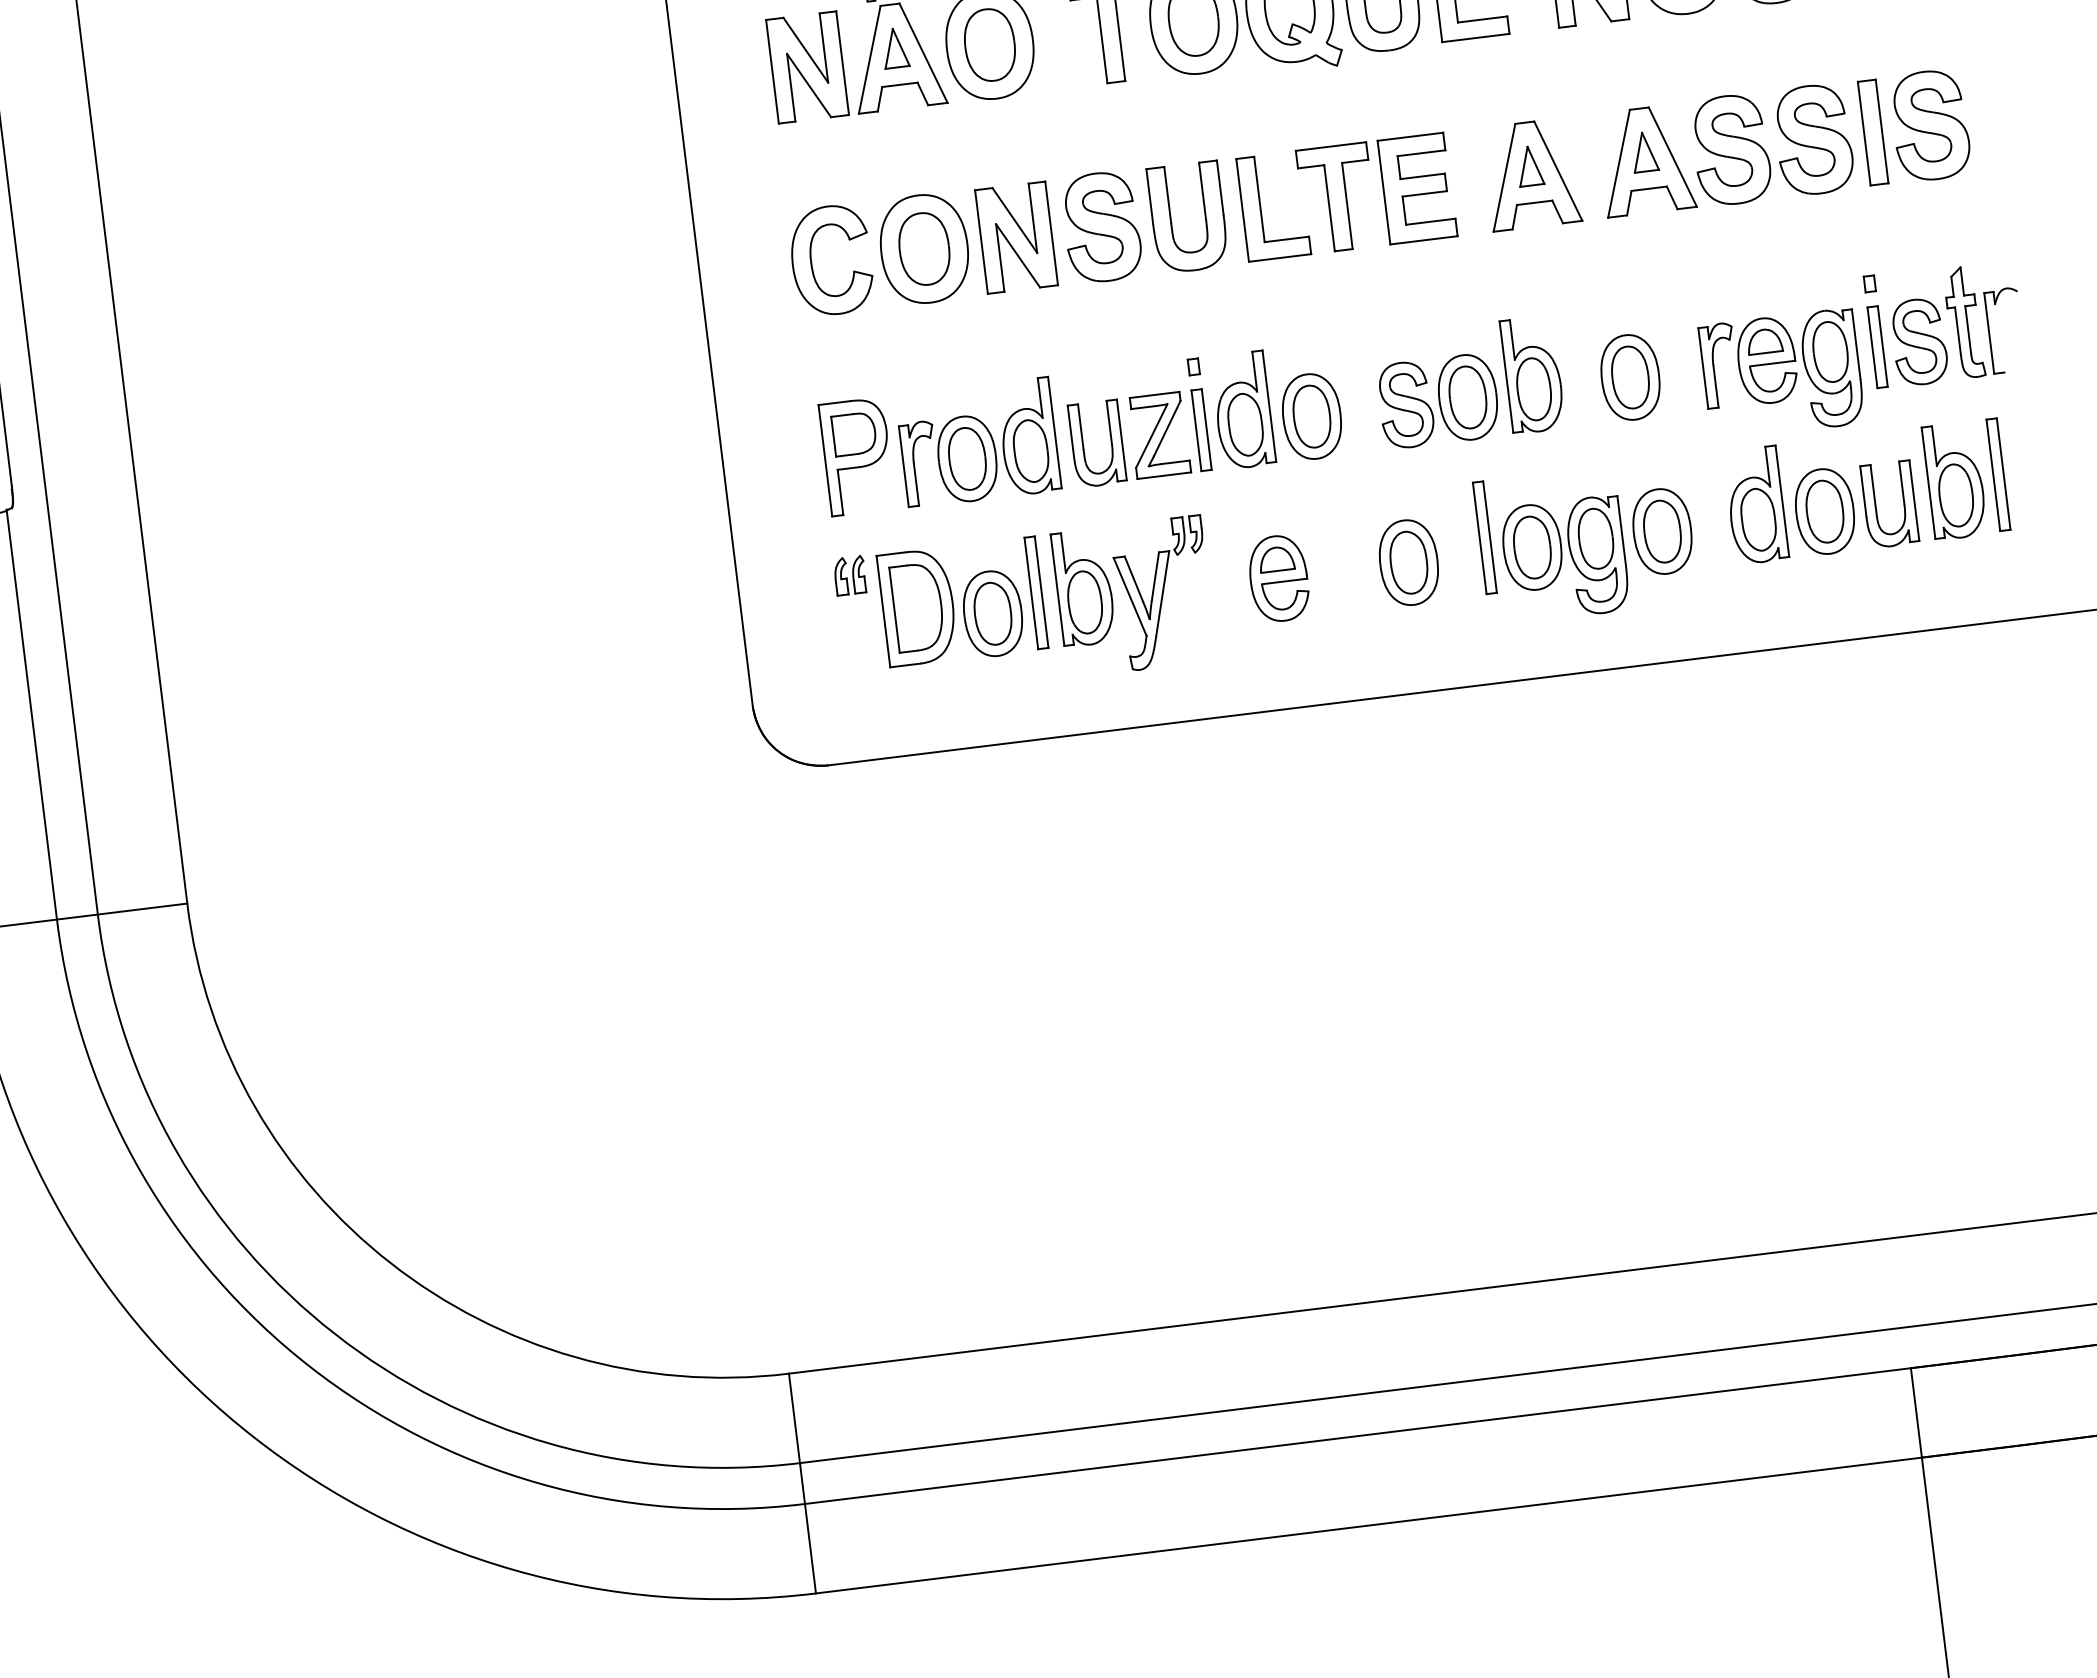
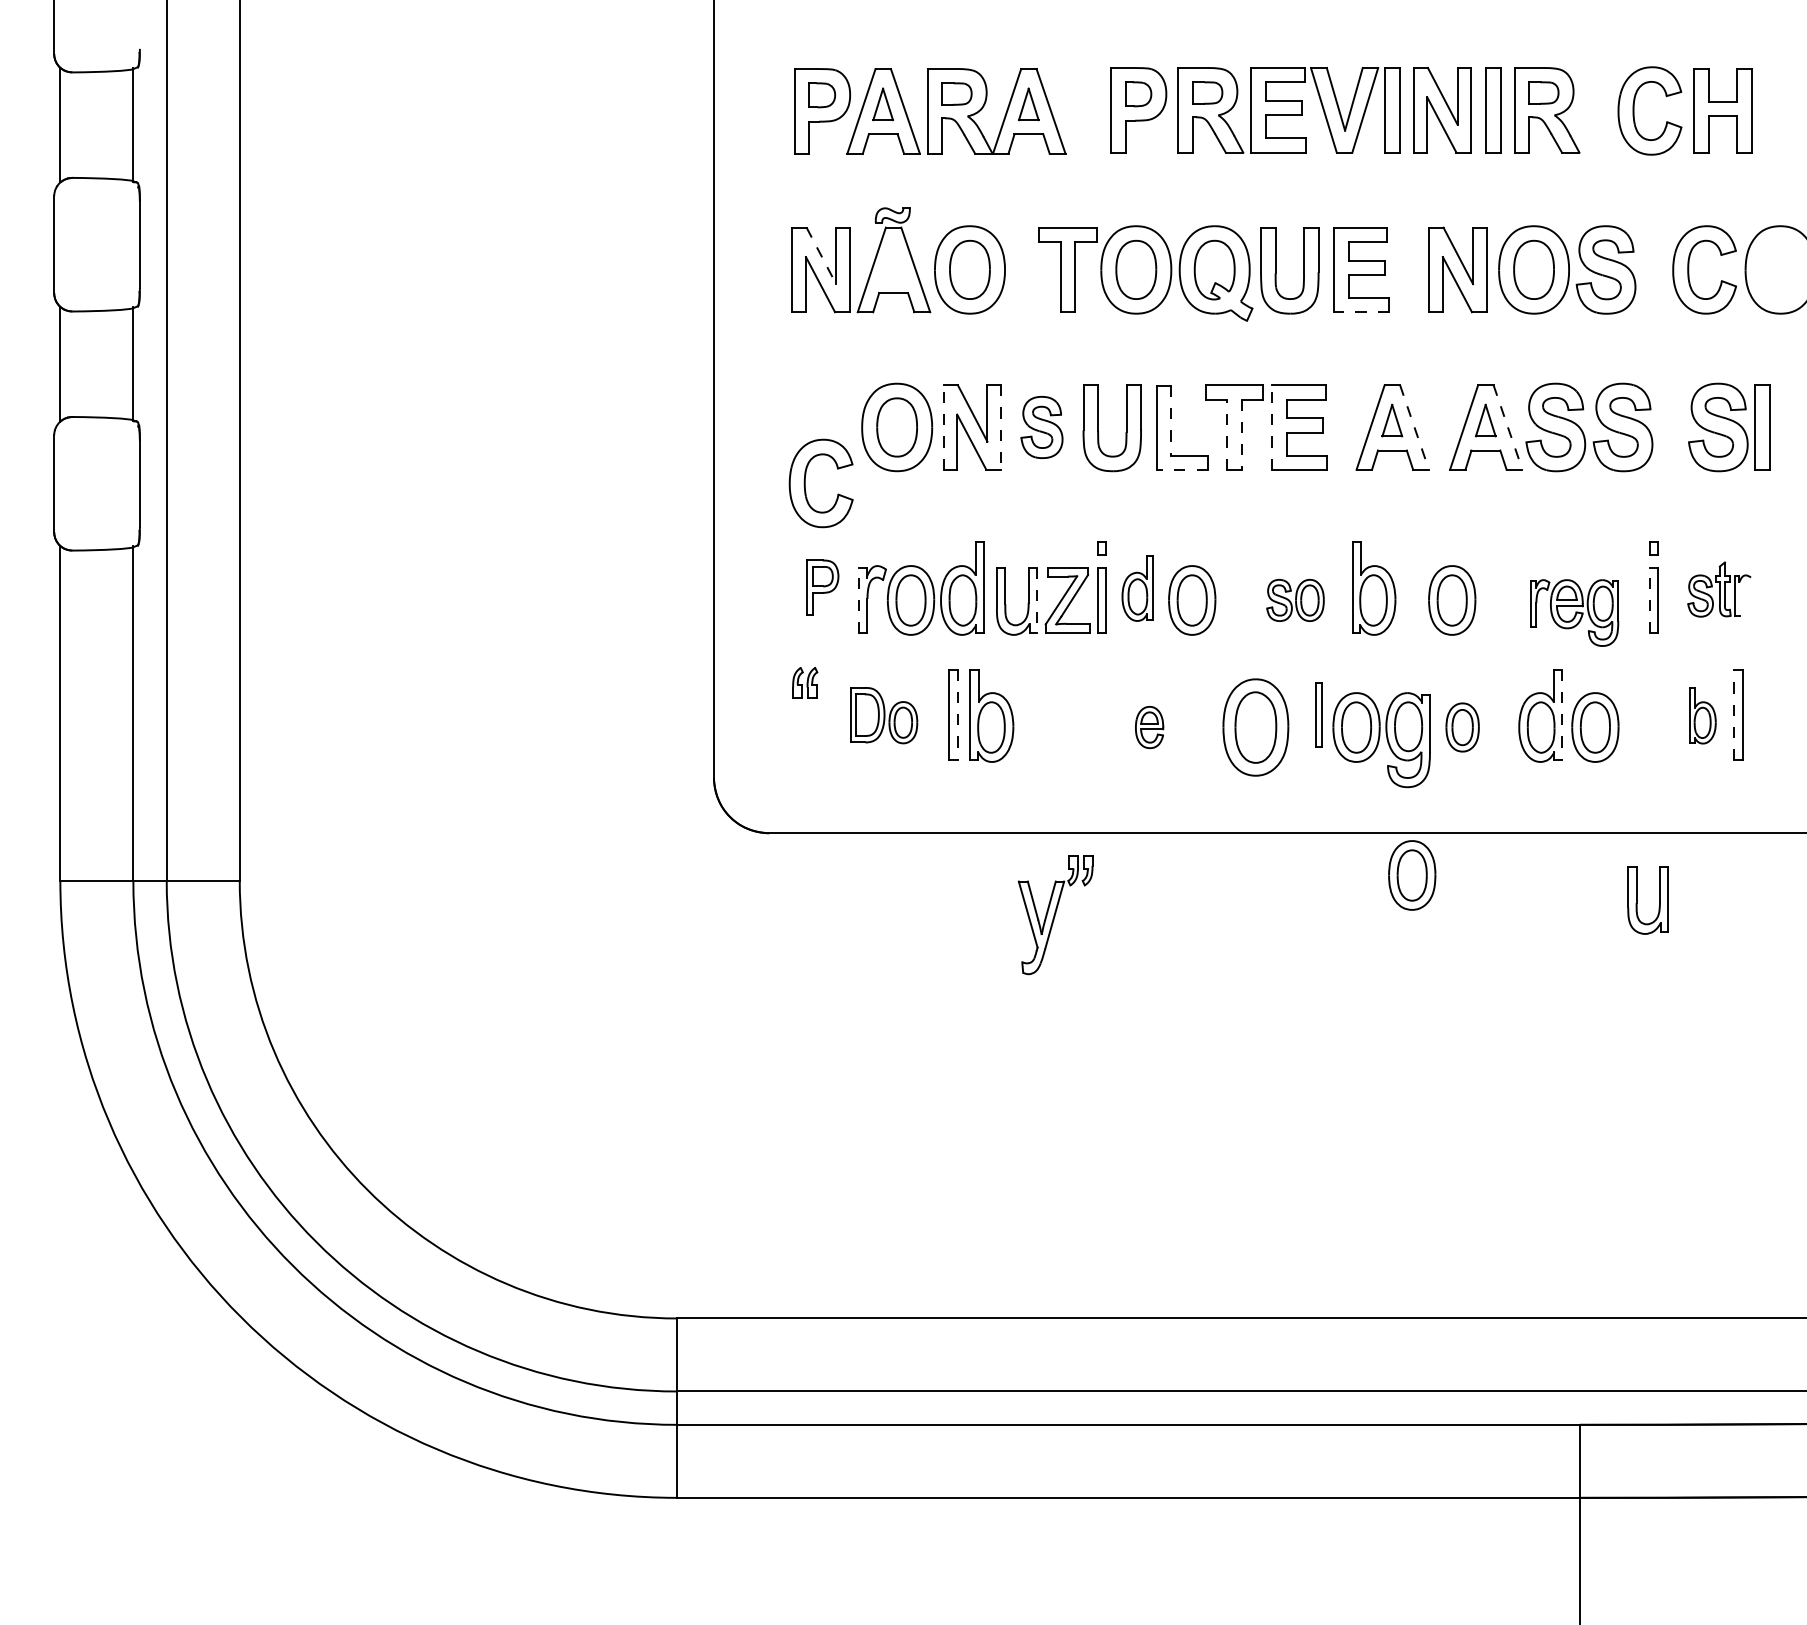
line: (1474, 38) -> (1360, 312), solid -> dashed
part: (895, 47) -> (893, 262), removed
line: (805, 49) -> (821, 255), solid -> dashed
part: (1873, 132) -> (1762, 427), moved
line: (1673, 157) -> (1508, 427), solid -> dashed
line: (1558, 171) -> (1414, 427), solid -> dashed
line: (1384, 192) -> (1272, 427), solid -> dashed
line: (1259, 199) -> (1171, 420), solid -> dashed
line: (1347, 207) -> (1241, 435), solid -> dashed
line: (1328, 208) -> (1226, 434), solid -> dashed
part: (1101, 227) -> (1041, 427), size x0.7
line: (1051, 234) -> (1000, 428), solid -> dashed
line: (981, 242) -> (943, 427), solid -> dashed
line: (1279, 257) -> (1181, 469), solid -> dashed
part: (812, 262) -> (805, 483), moved
part: (1956, 323) -> (1719, 589), size x0.6
line: (1872, 347) -> (1649, 600), solid -> dashed
part: (1782, 373) -> (1574, 612), size x0.7
part: (1438, 401) -> (1295, 600), size x0.6
part: (1243, 410) -> (1137, 588), size x0.7
line: (1122, 439) -> (1037, 600), solid -> dashed
part: (857, 456) -> (822, 587), size x0.6
line: (904, 466) -> (859, 600), solid -> dashed
line: (1993, 474) -> (1734, 714), solid -> dashed
part: (1954, 480) -> (1702, 715), size x0.6
line: (1782, 501) -> (1562, 715), solid -> dashed
part: (1876, 506) -> (1637, 900), moved
part: (1662, 531) -> (1462, 727), size x0.7
part: (1485, 537) -> (1319, 714), size x0.7
part: (1408, 562) -> (1255, 727), size x1.4
part: (1278, 578) -> (1149, 727), size x0.6
line: (1041, 592) -> (957, 715), solid -> dashed
part: (1163, 593) -> (1055, 915), moved
part: (951, 603) -> (883, 715), size x0.6
part: (1623, 720) -> (1412, 875), added

